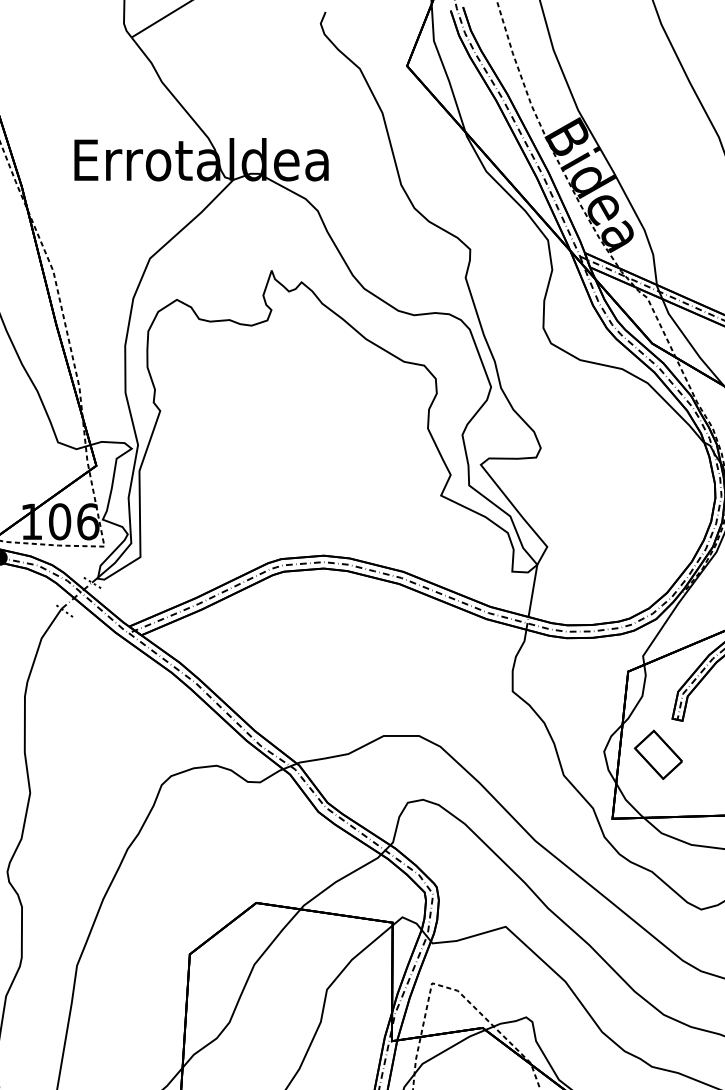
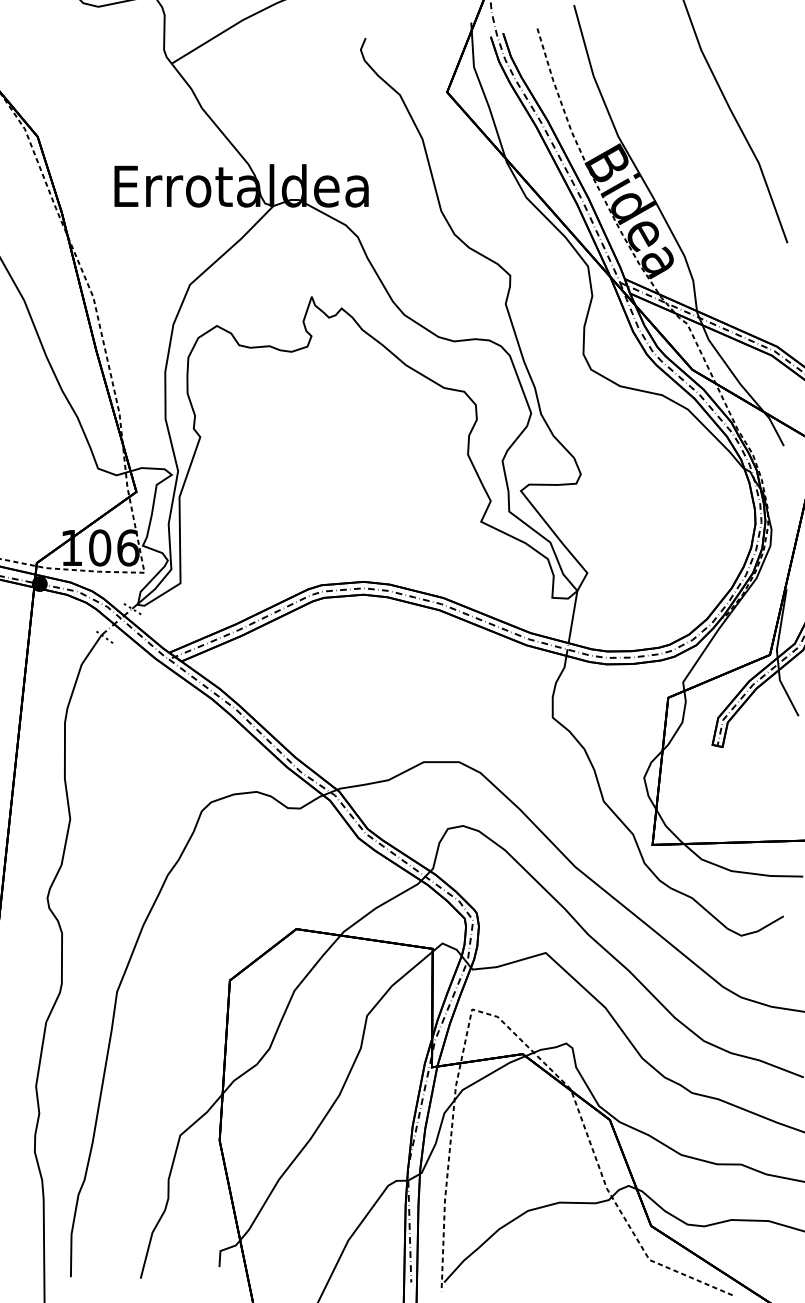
part: (658, 755) -> (698, 781), removed

